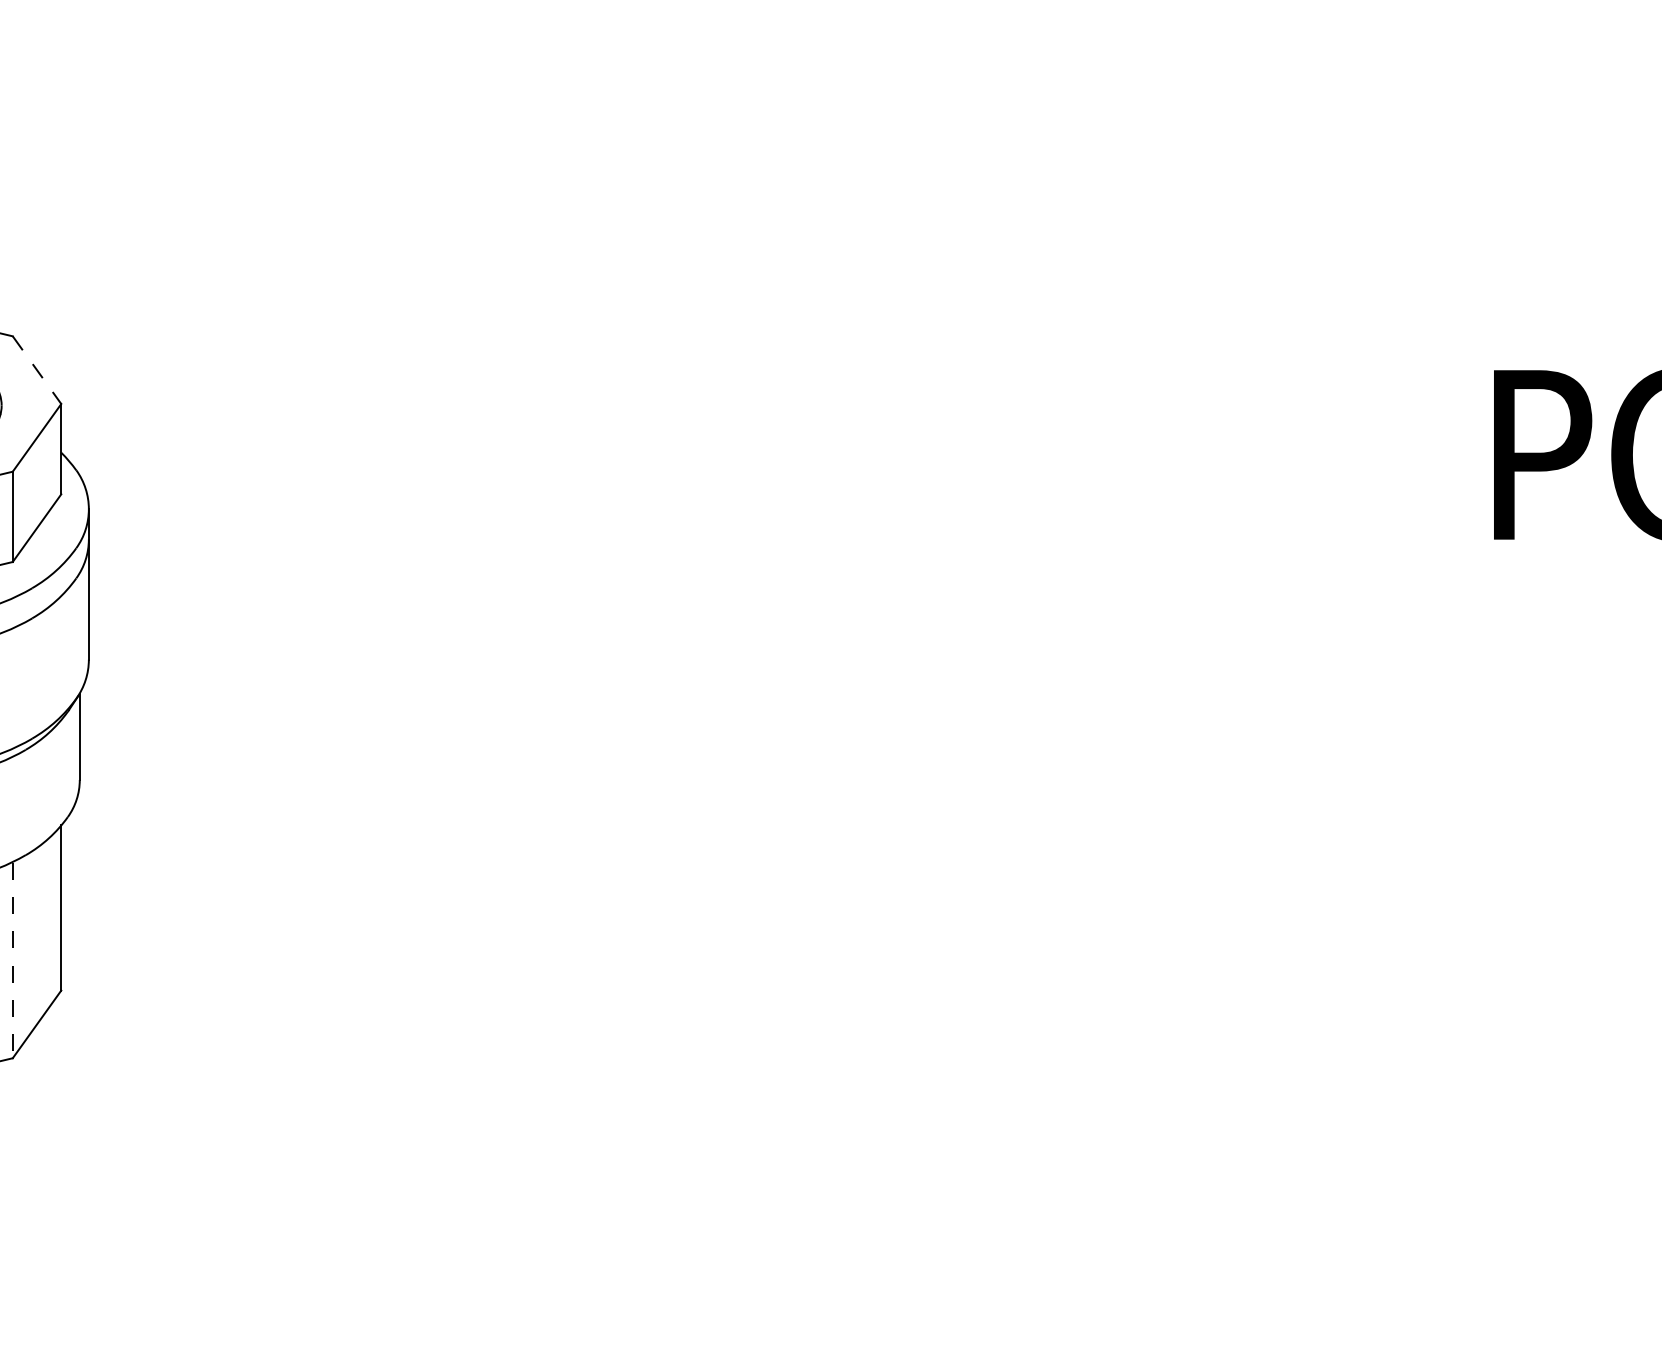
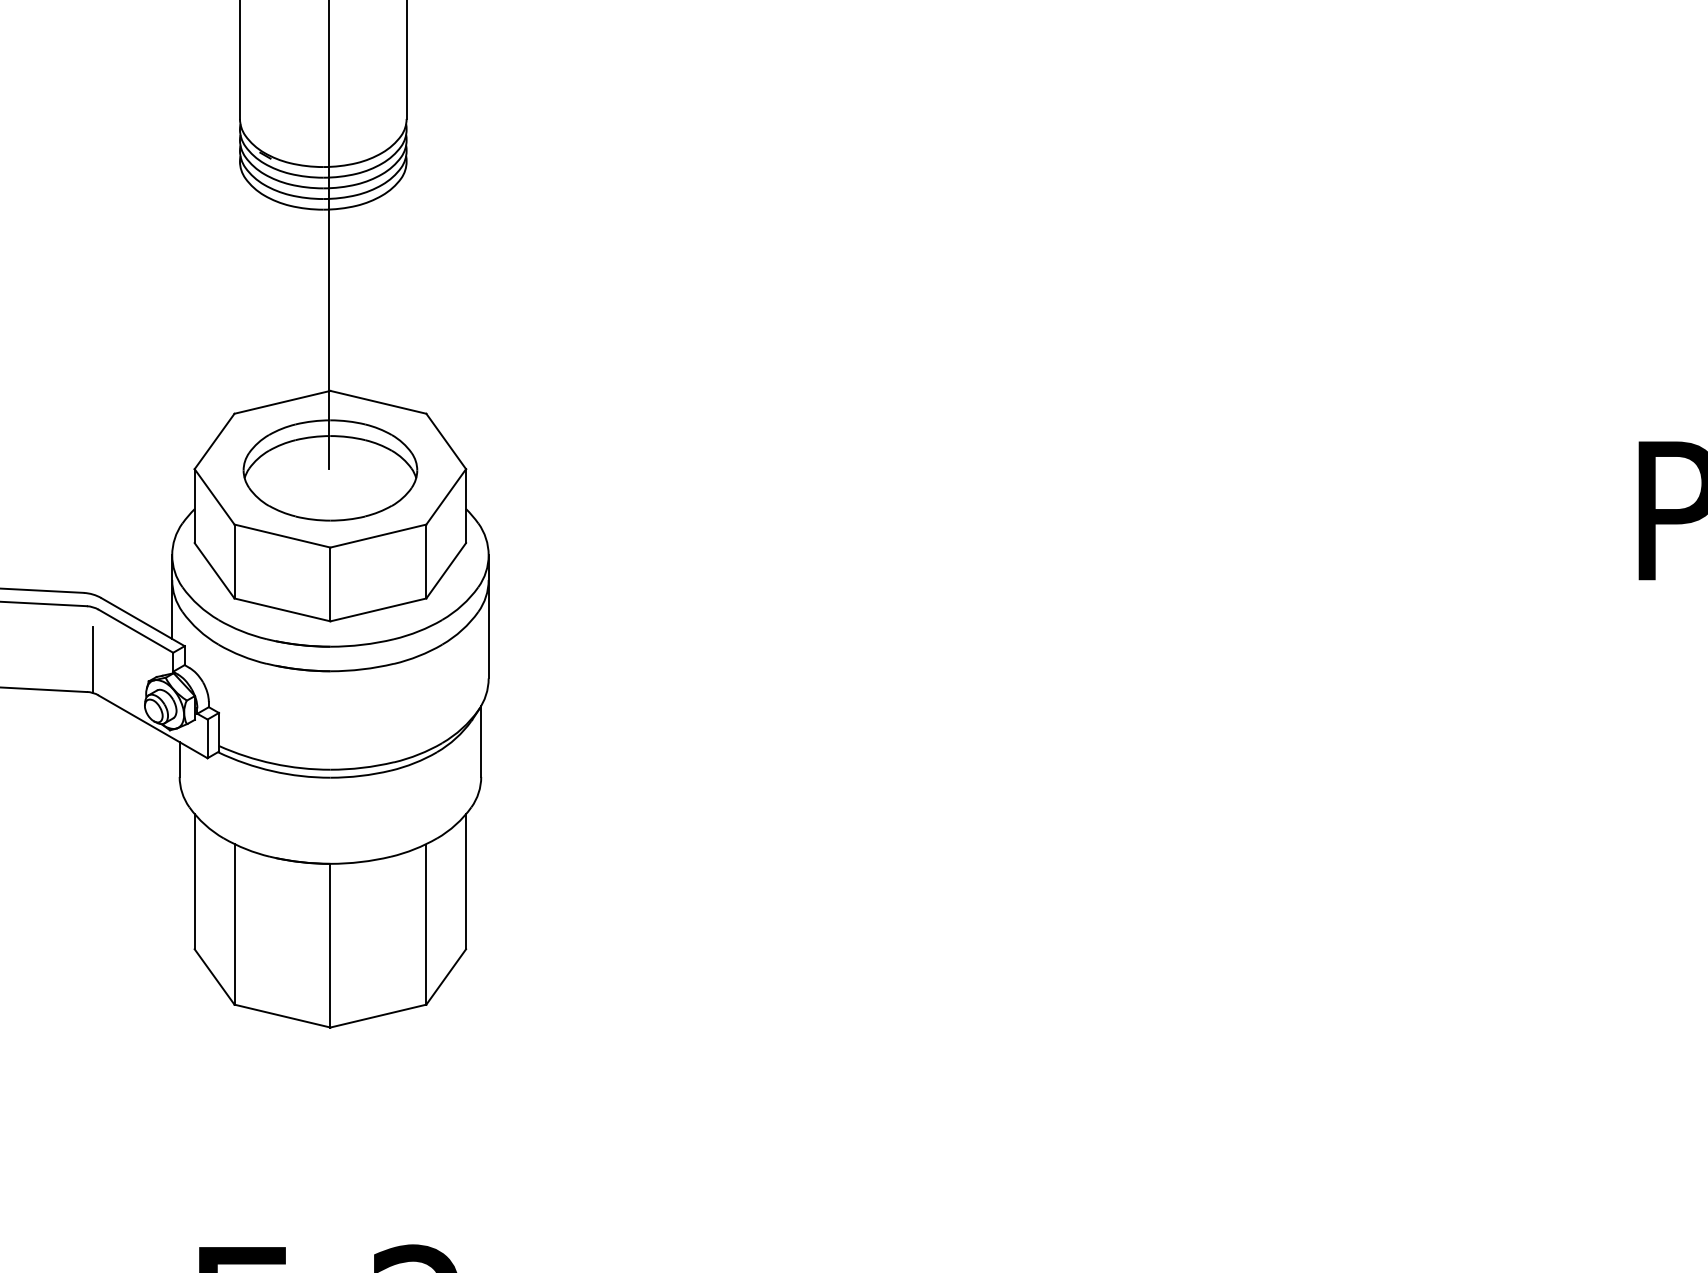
line: (37, 370) -> (446, 441), dashed -> solid
line: (12, 961) -> (426, 925), dashed -> solid

